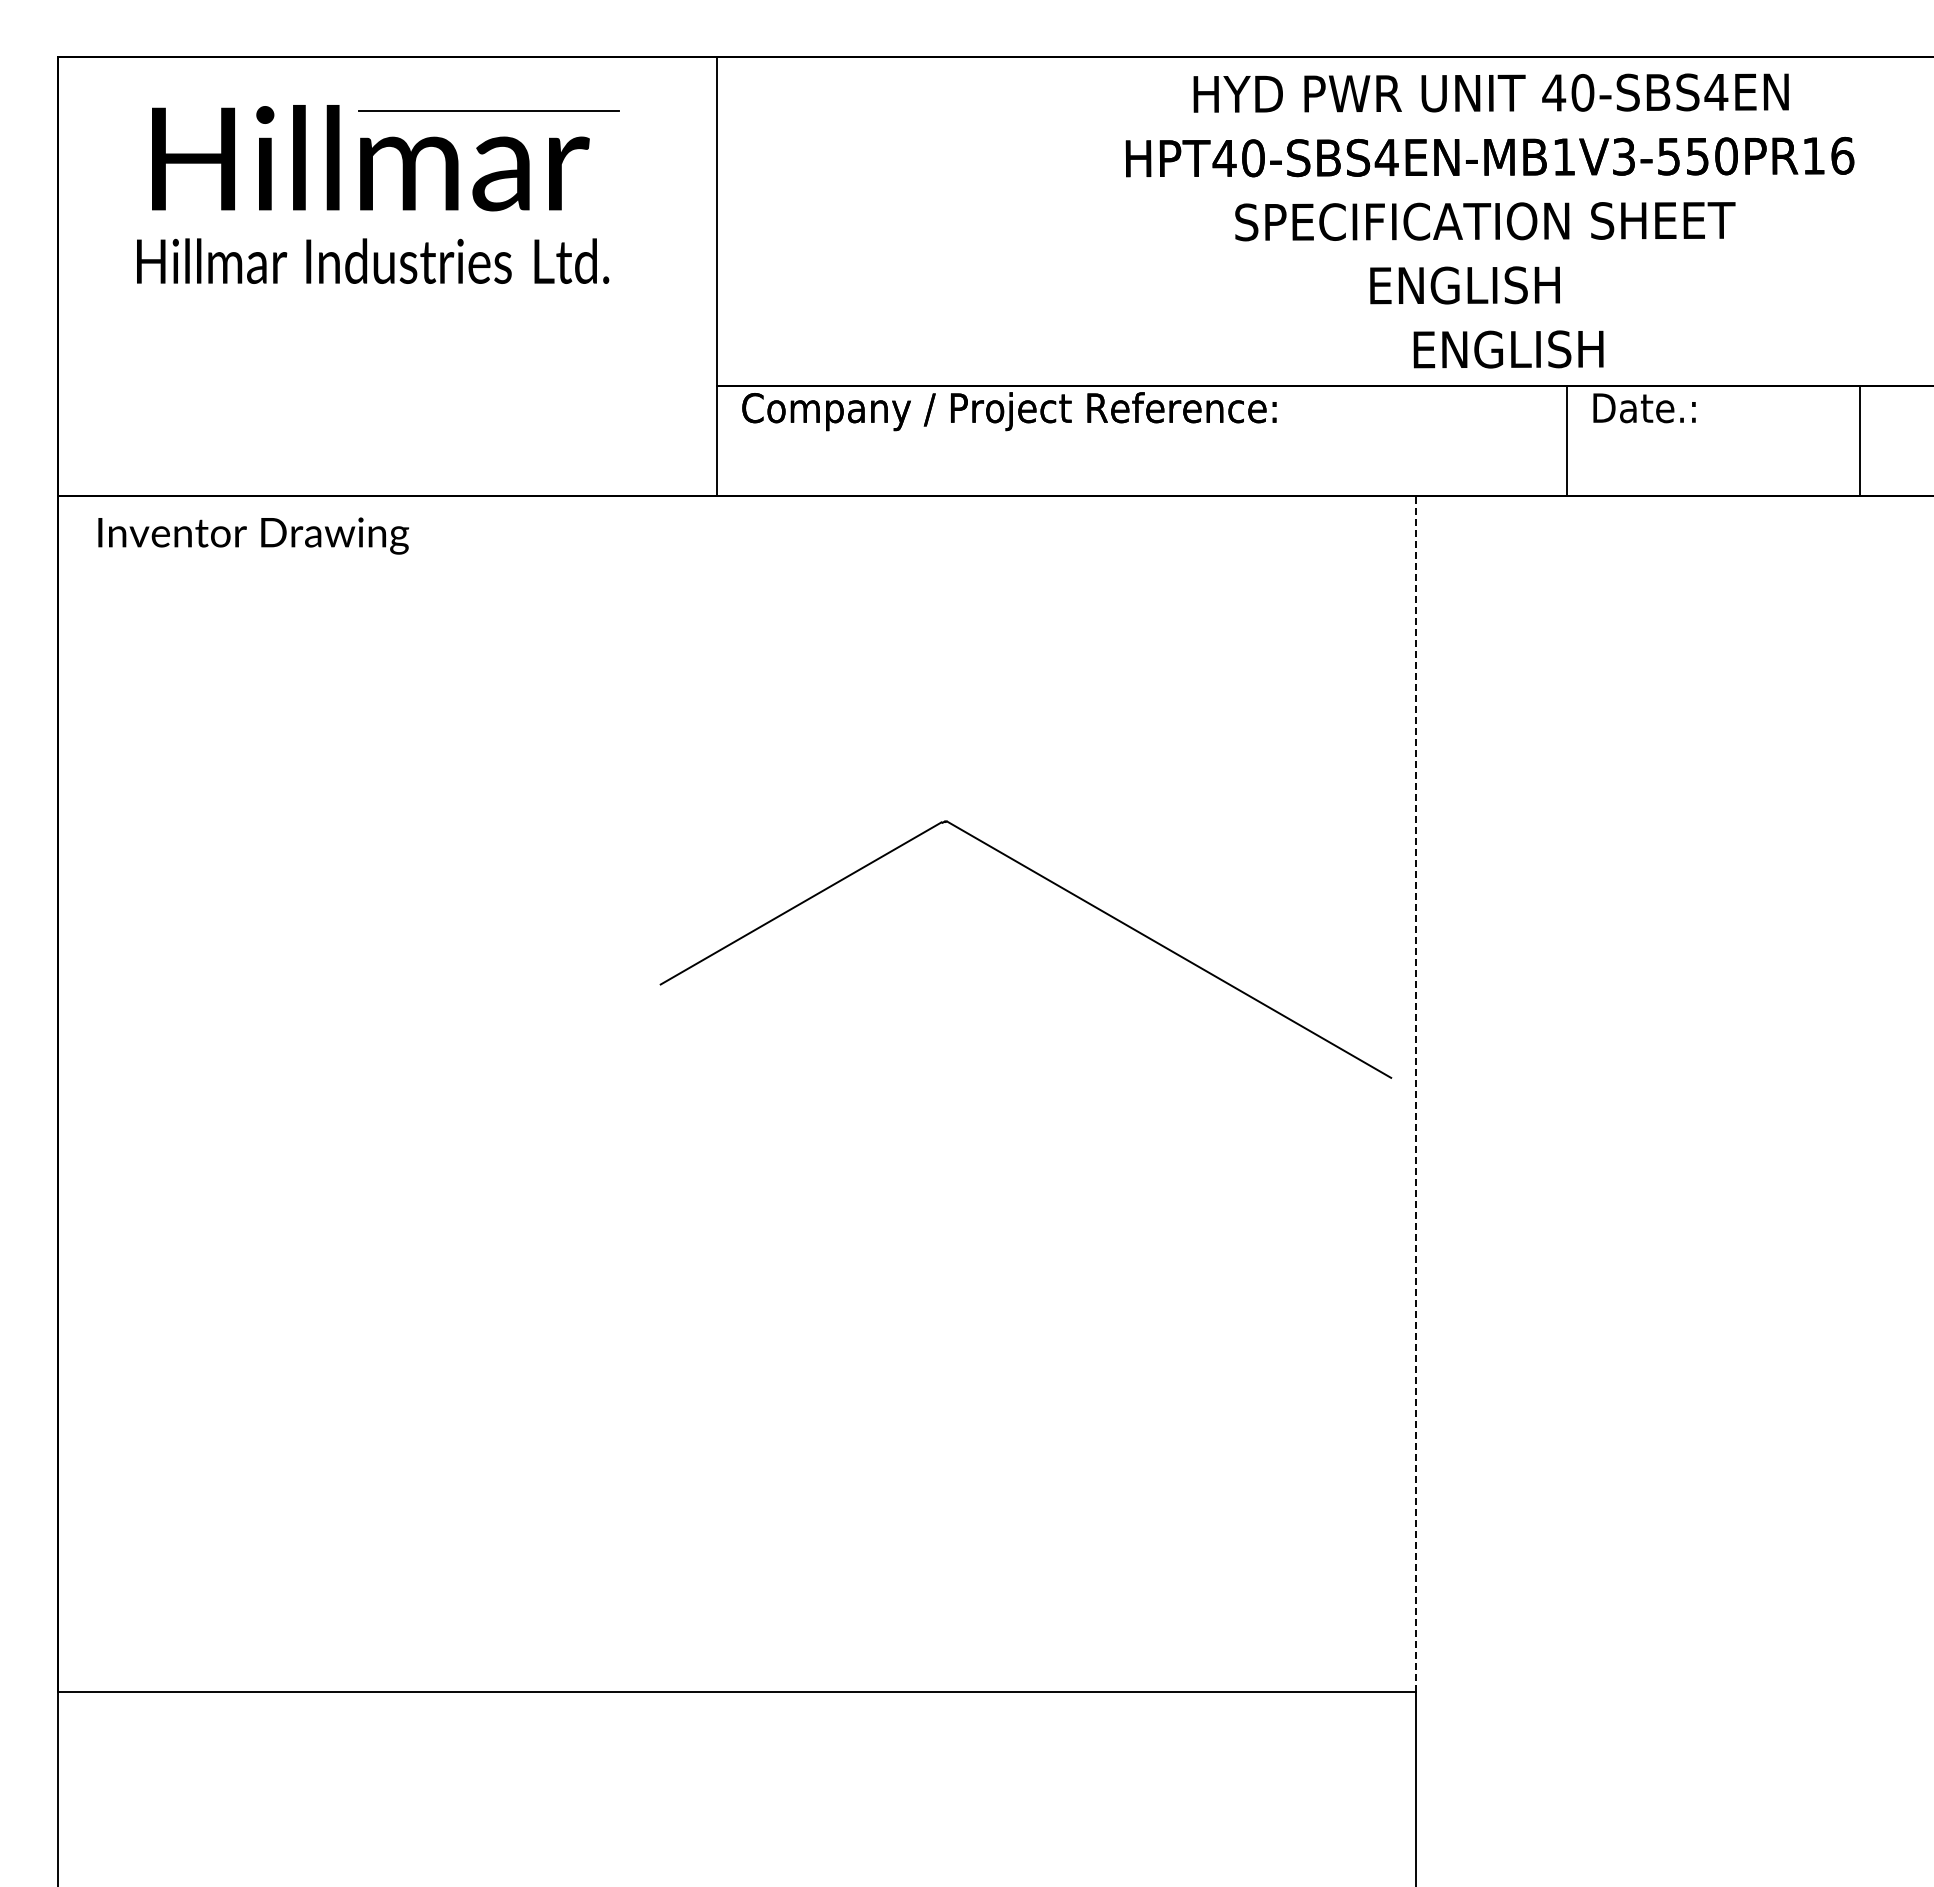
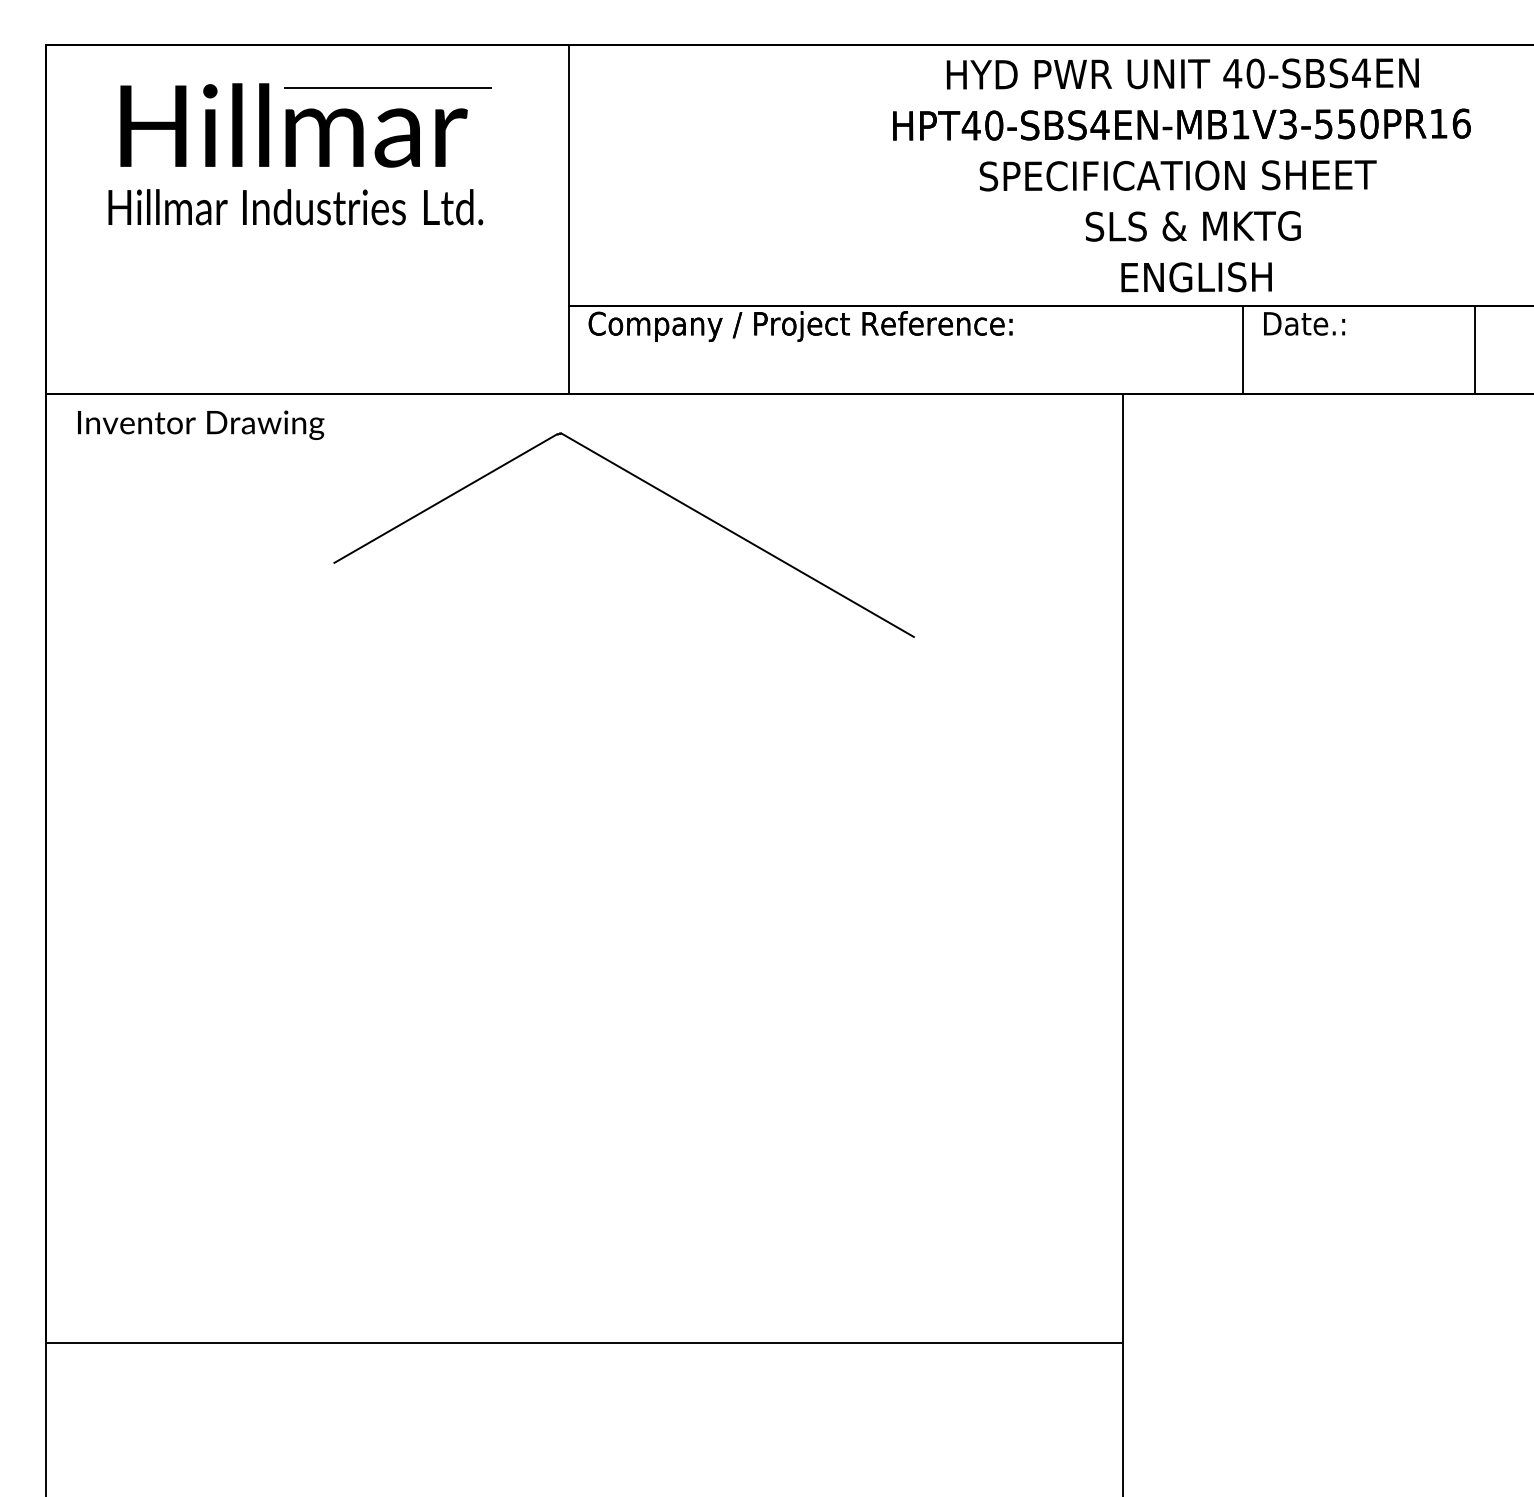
text: (1503, 284) -> (1192, 225), ENGLISH -> SLS & MKTG
part: (1060, 888) -> (651, 486), moved
line: (1416, 1093) -> (1123, 867), dashed -> solid

